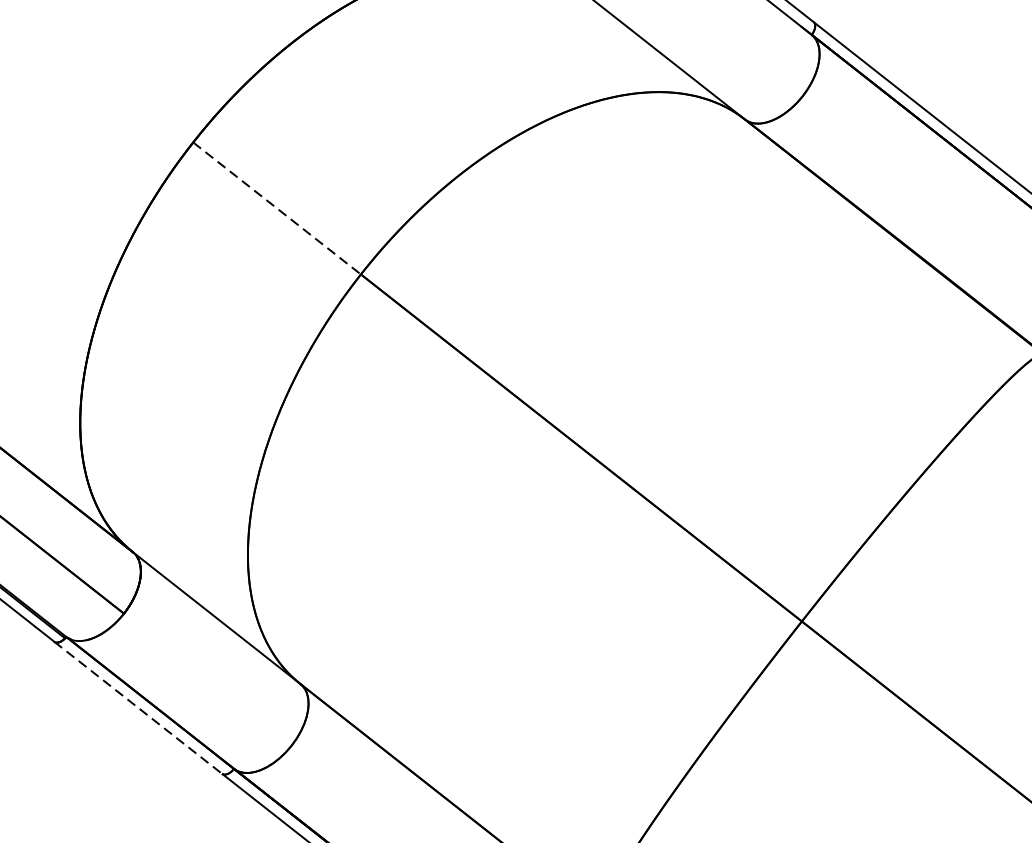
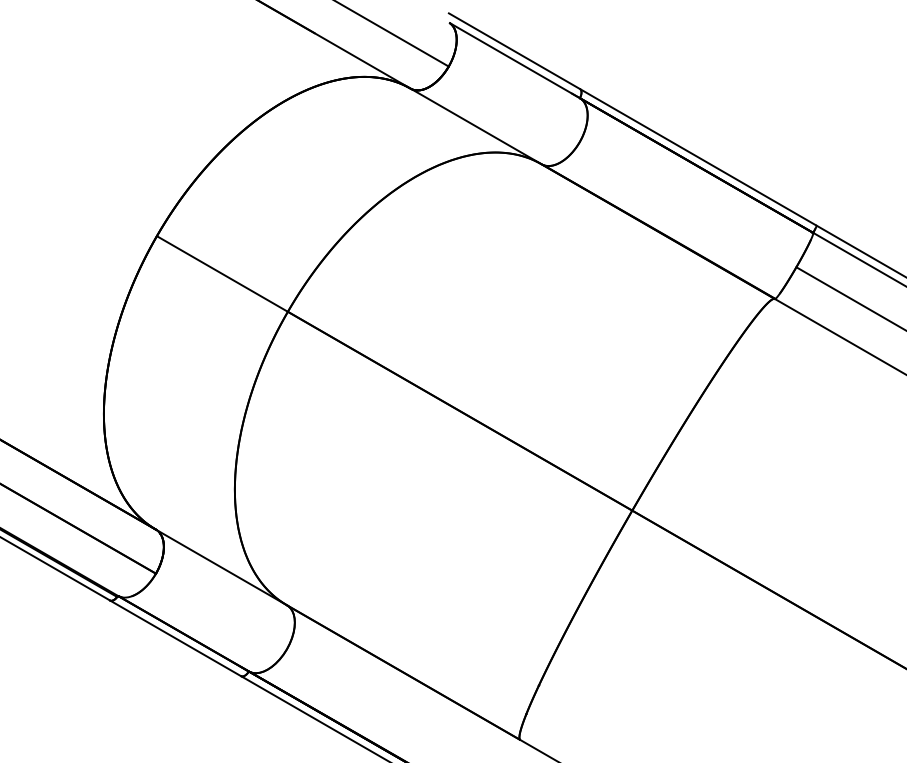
line: (277, 207) -> (222, 273), dashed -> solid
line: (138, 708) -> (175, 638), dashed -> solid

